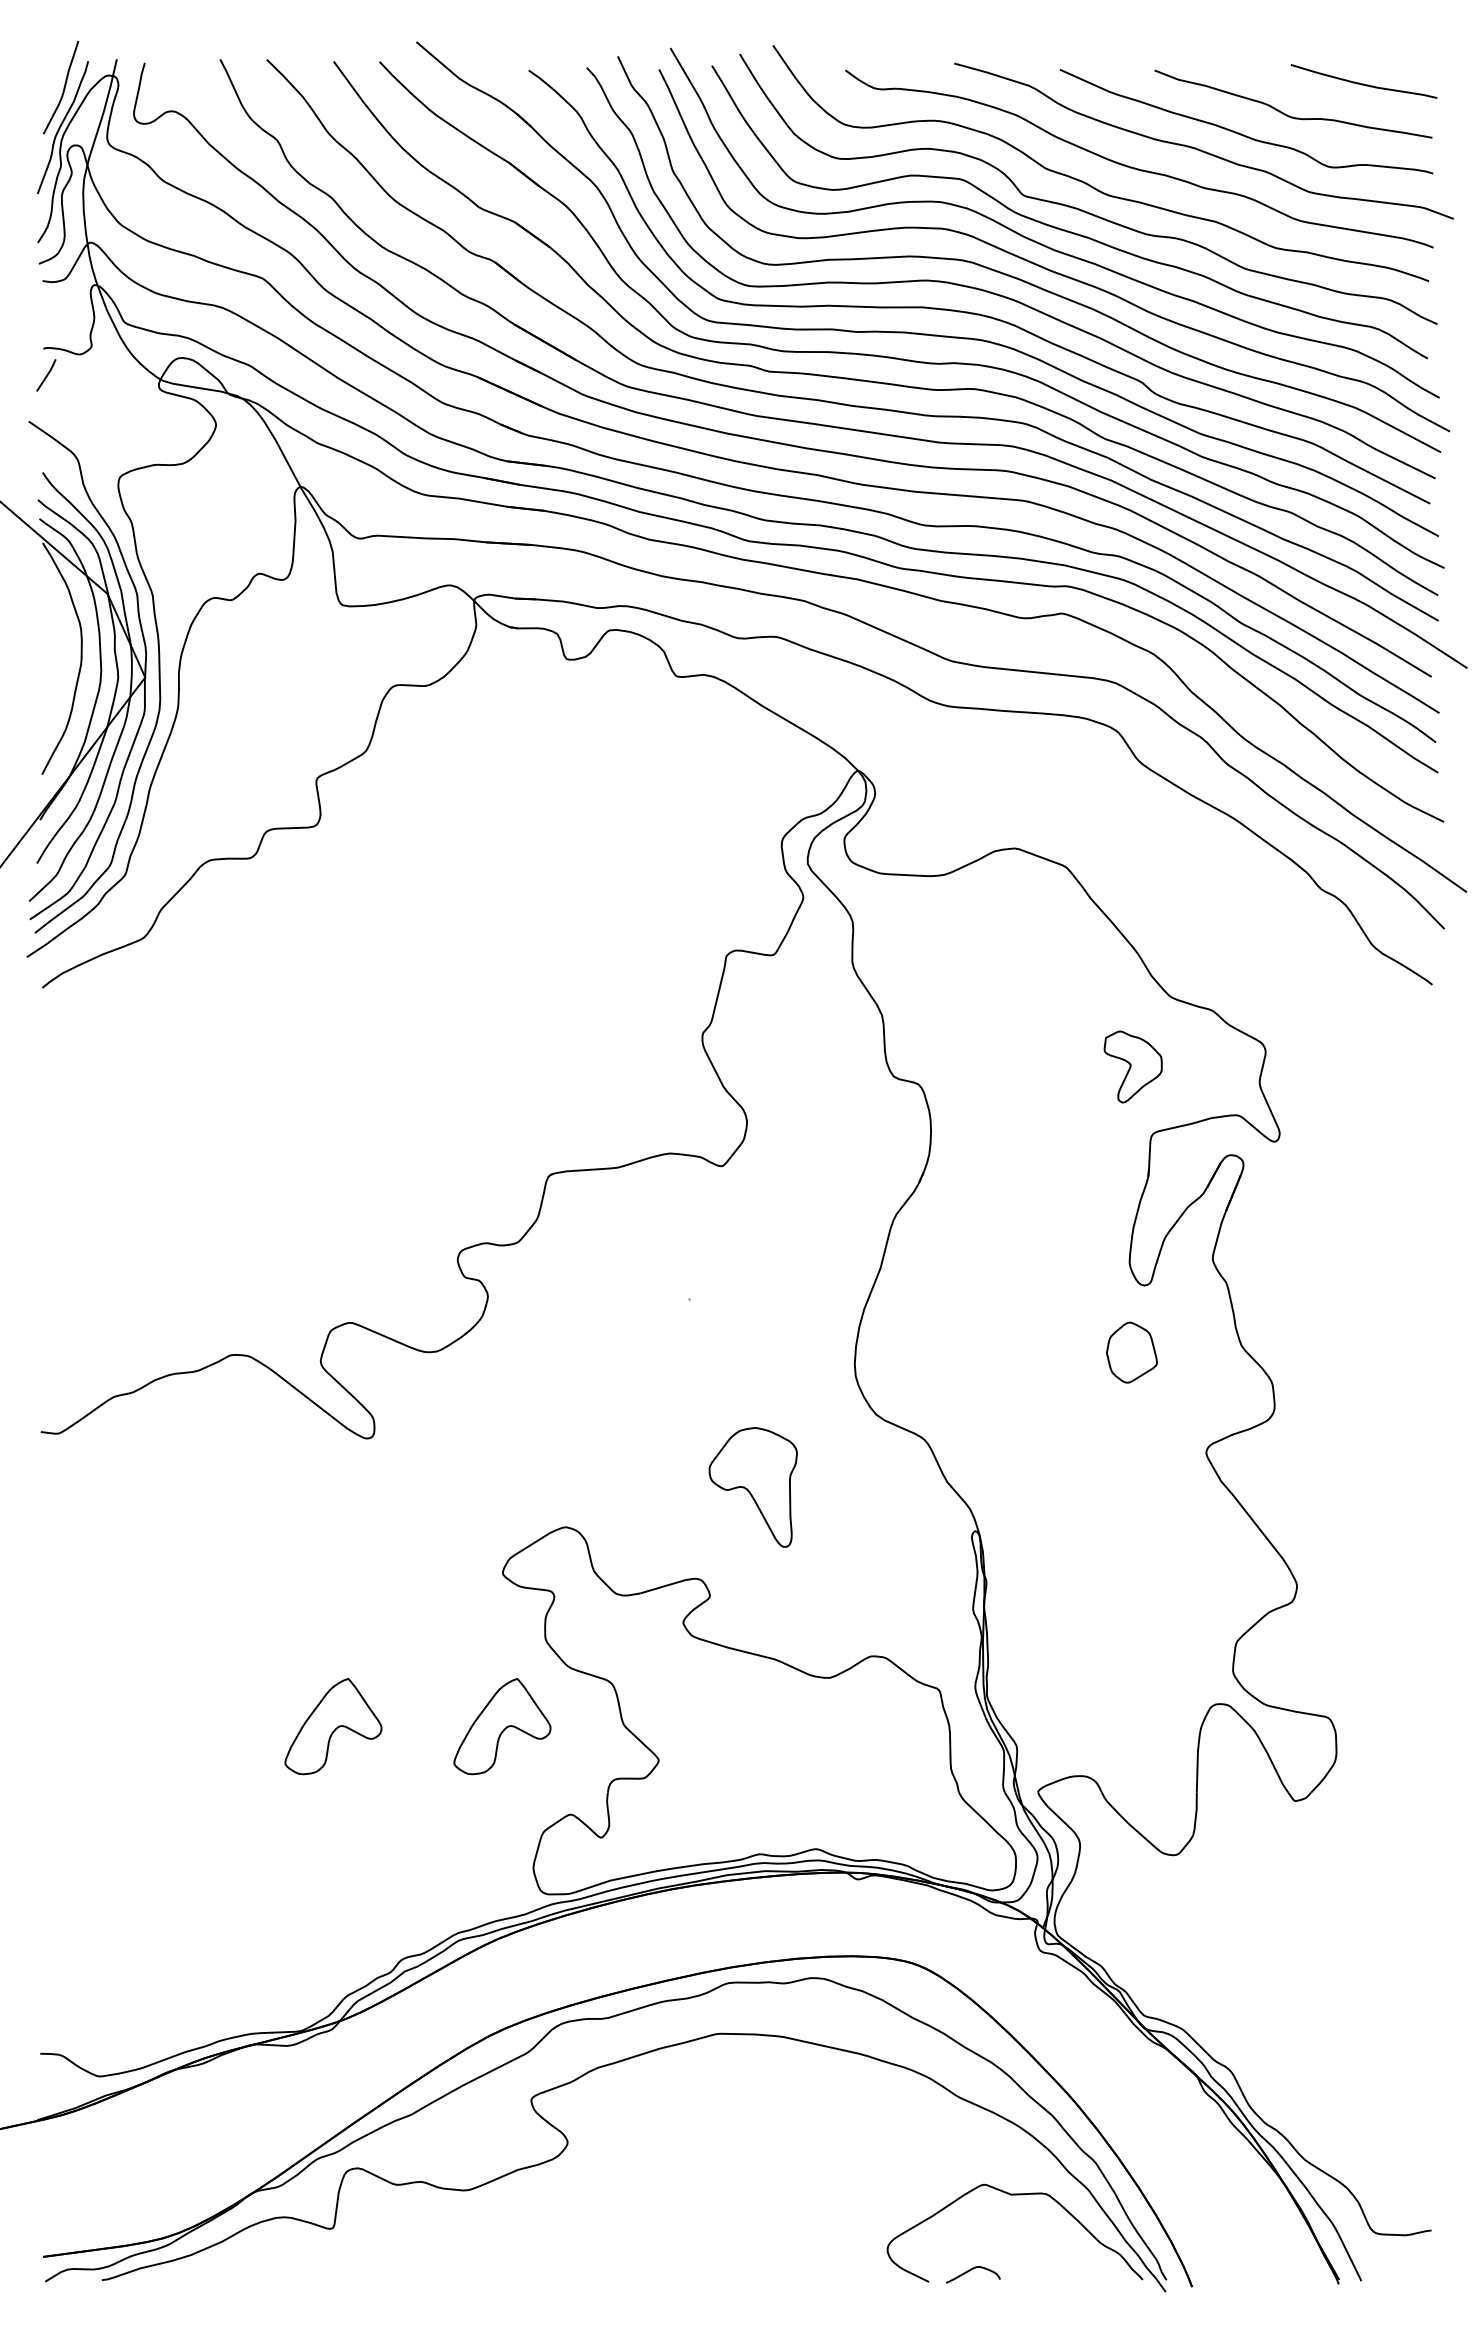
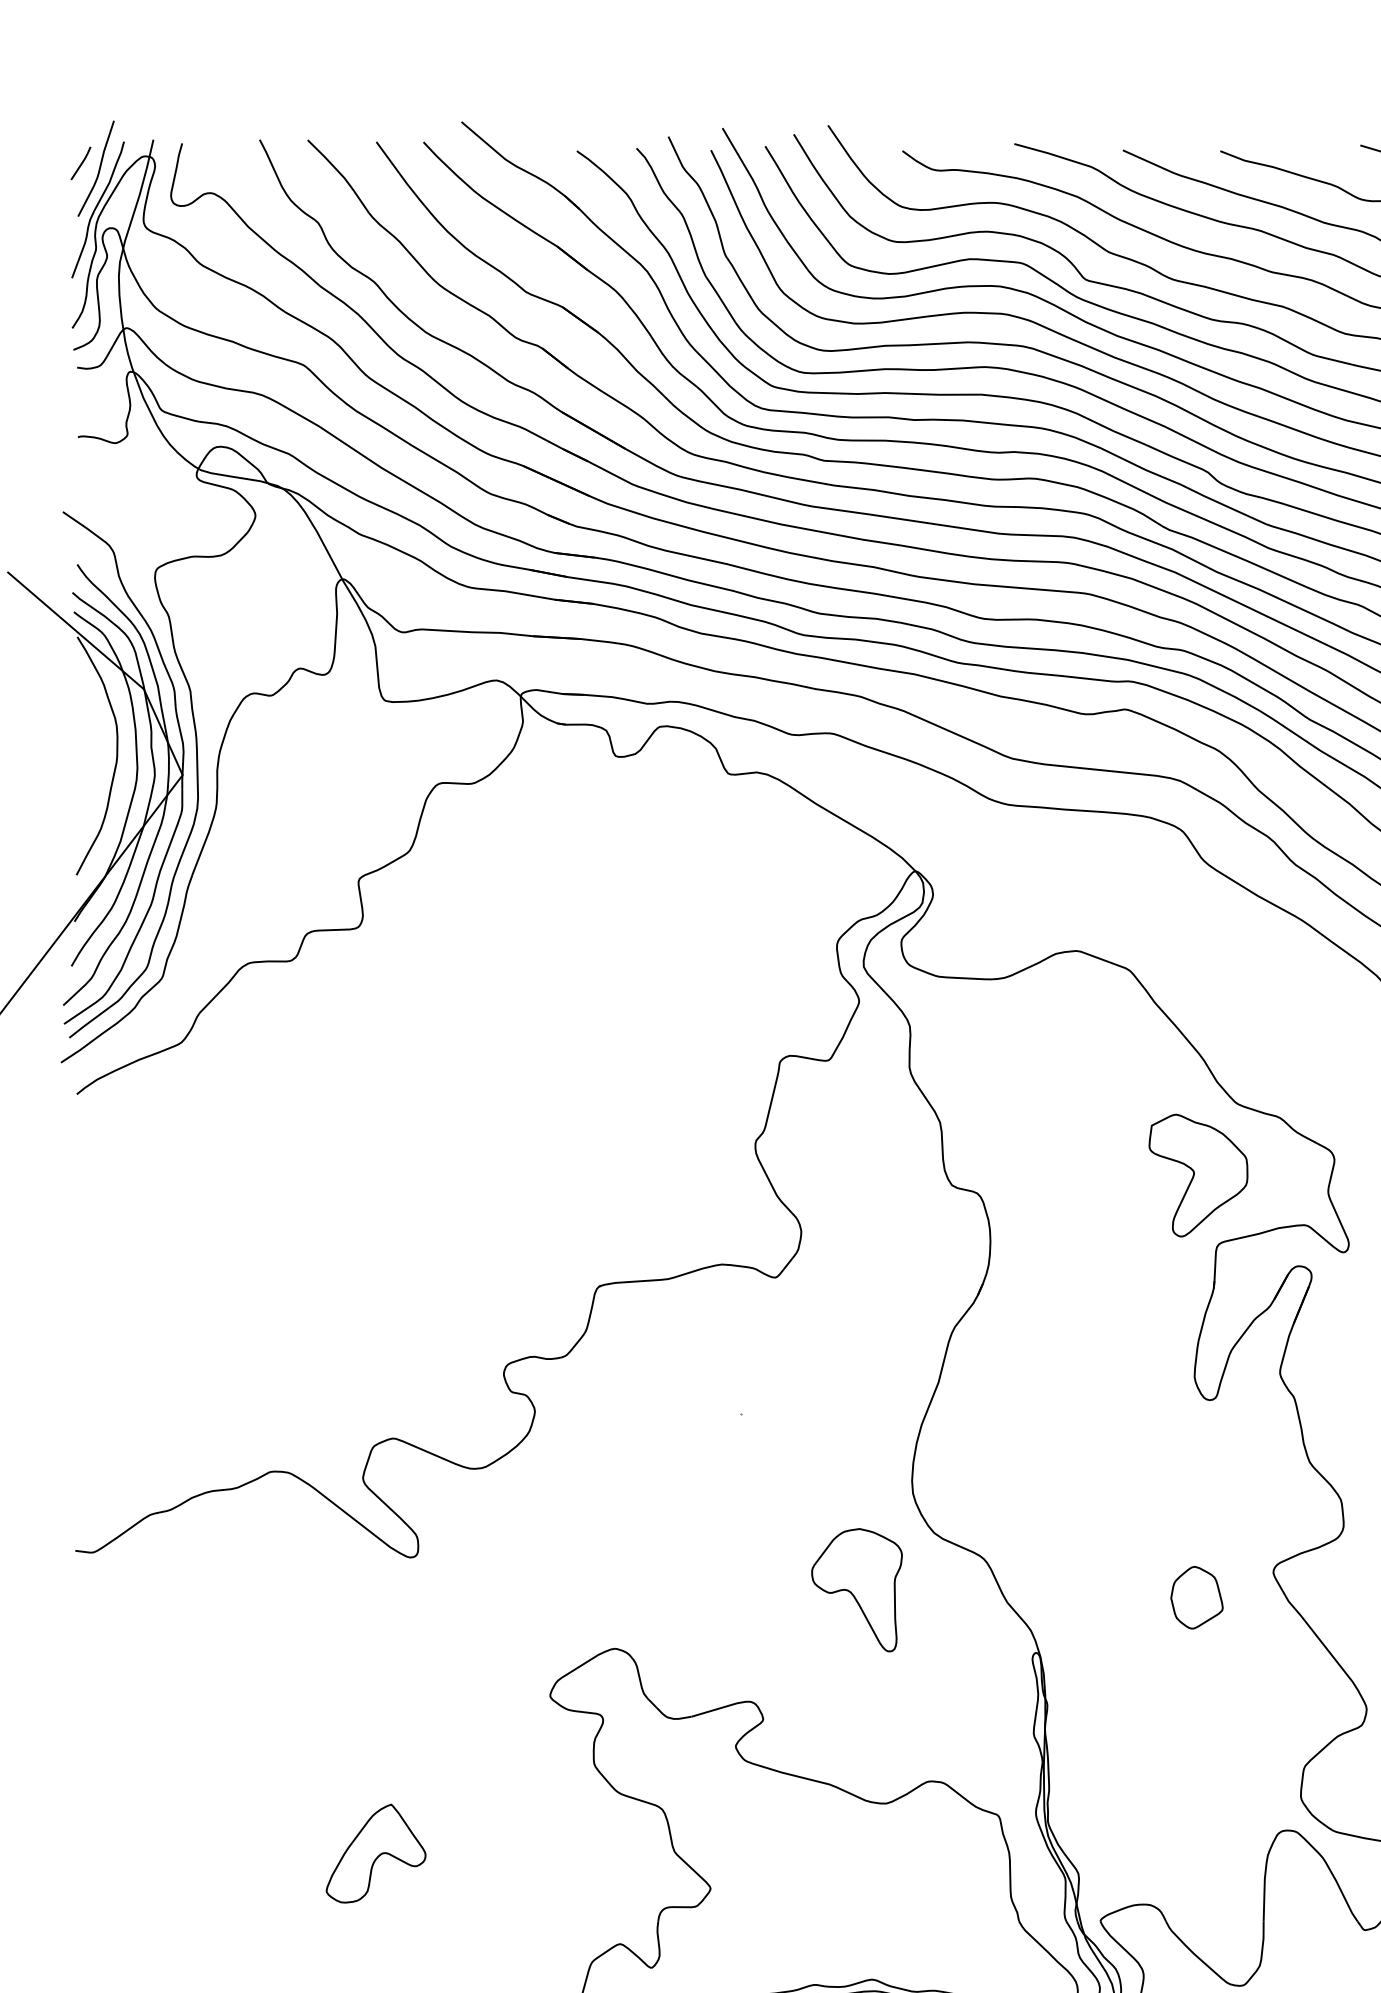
line: (46, 375) -> (81, 163), moved
part: (1132, 1066) -> (1197, 1175), size x1.67
part: (1131, 1352) -> (1196, 1597), moved
part: (752, 1486) -> (856, 1589), moved
part: (502, 1726) -> (549, 1853), removed

